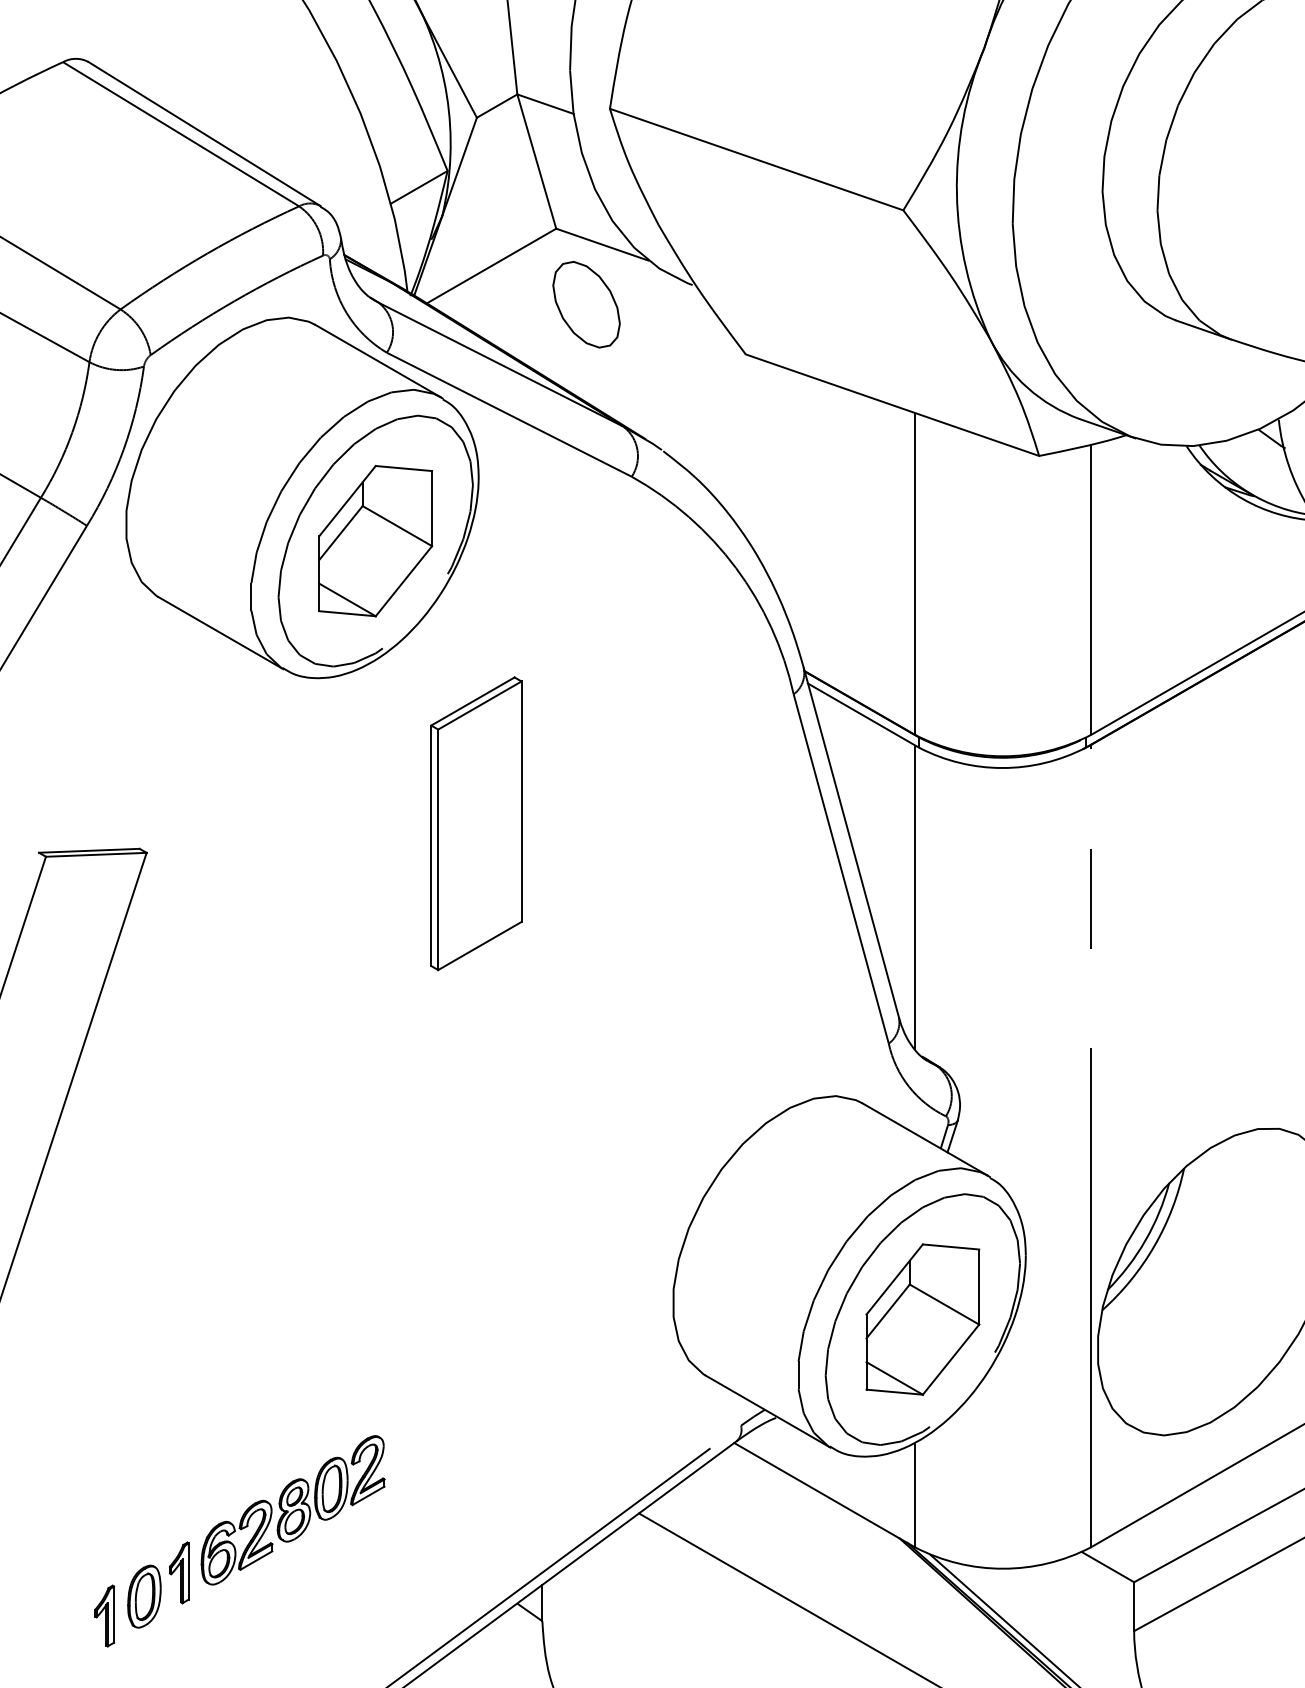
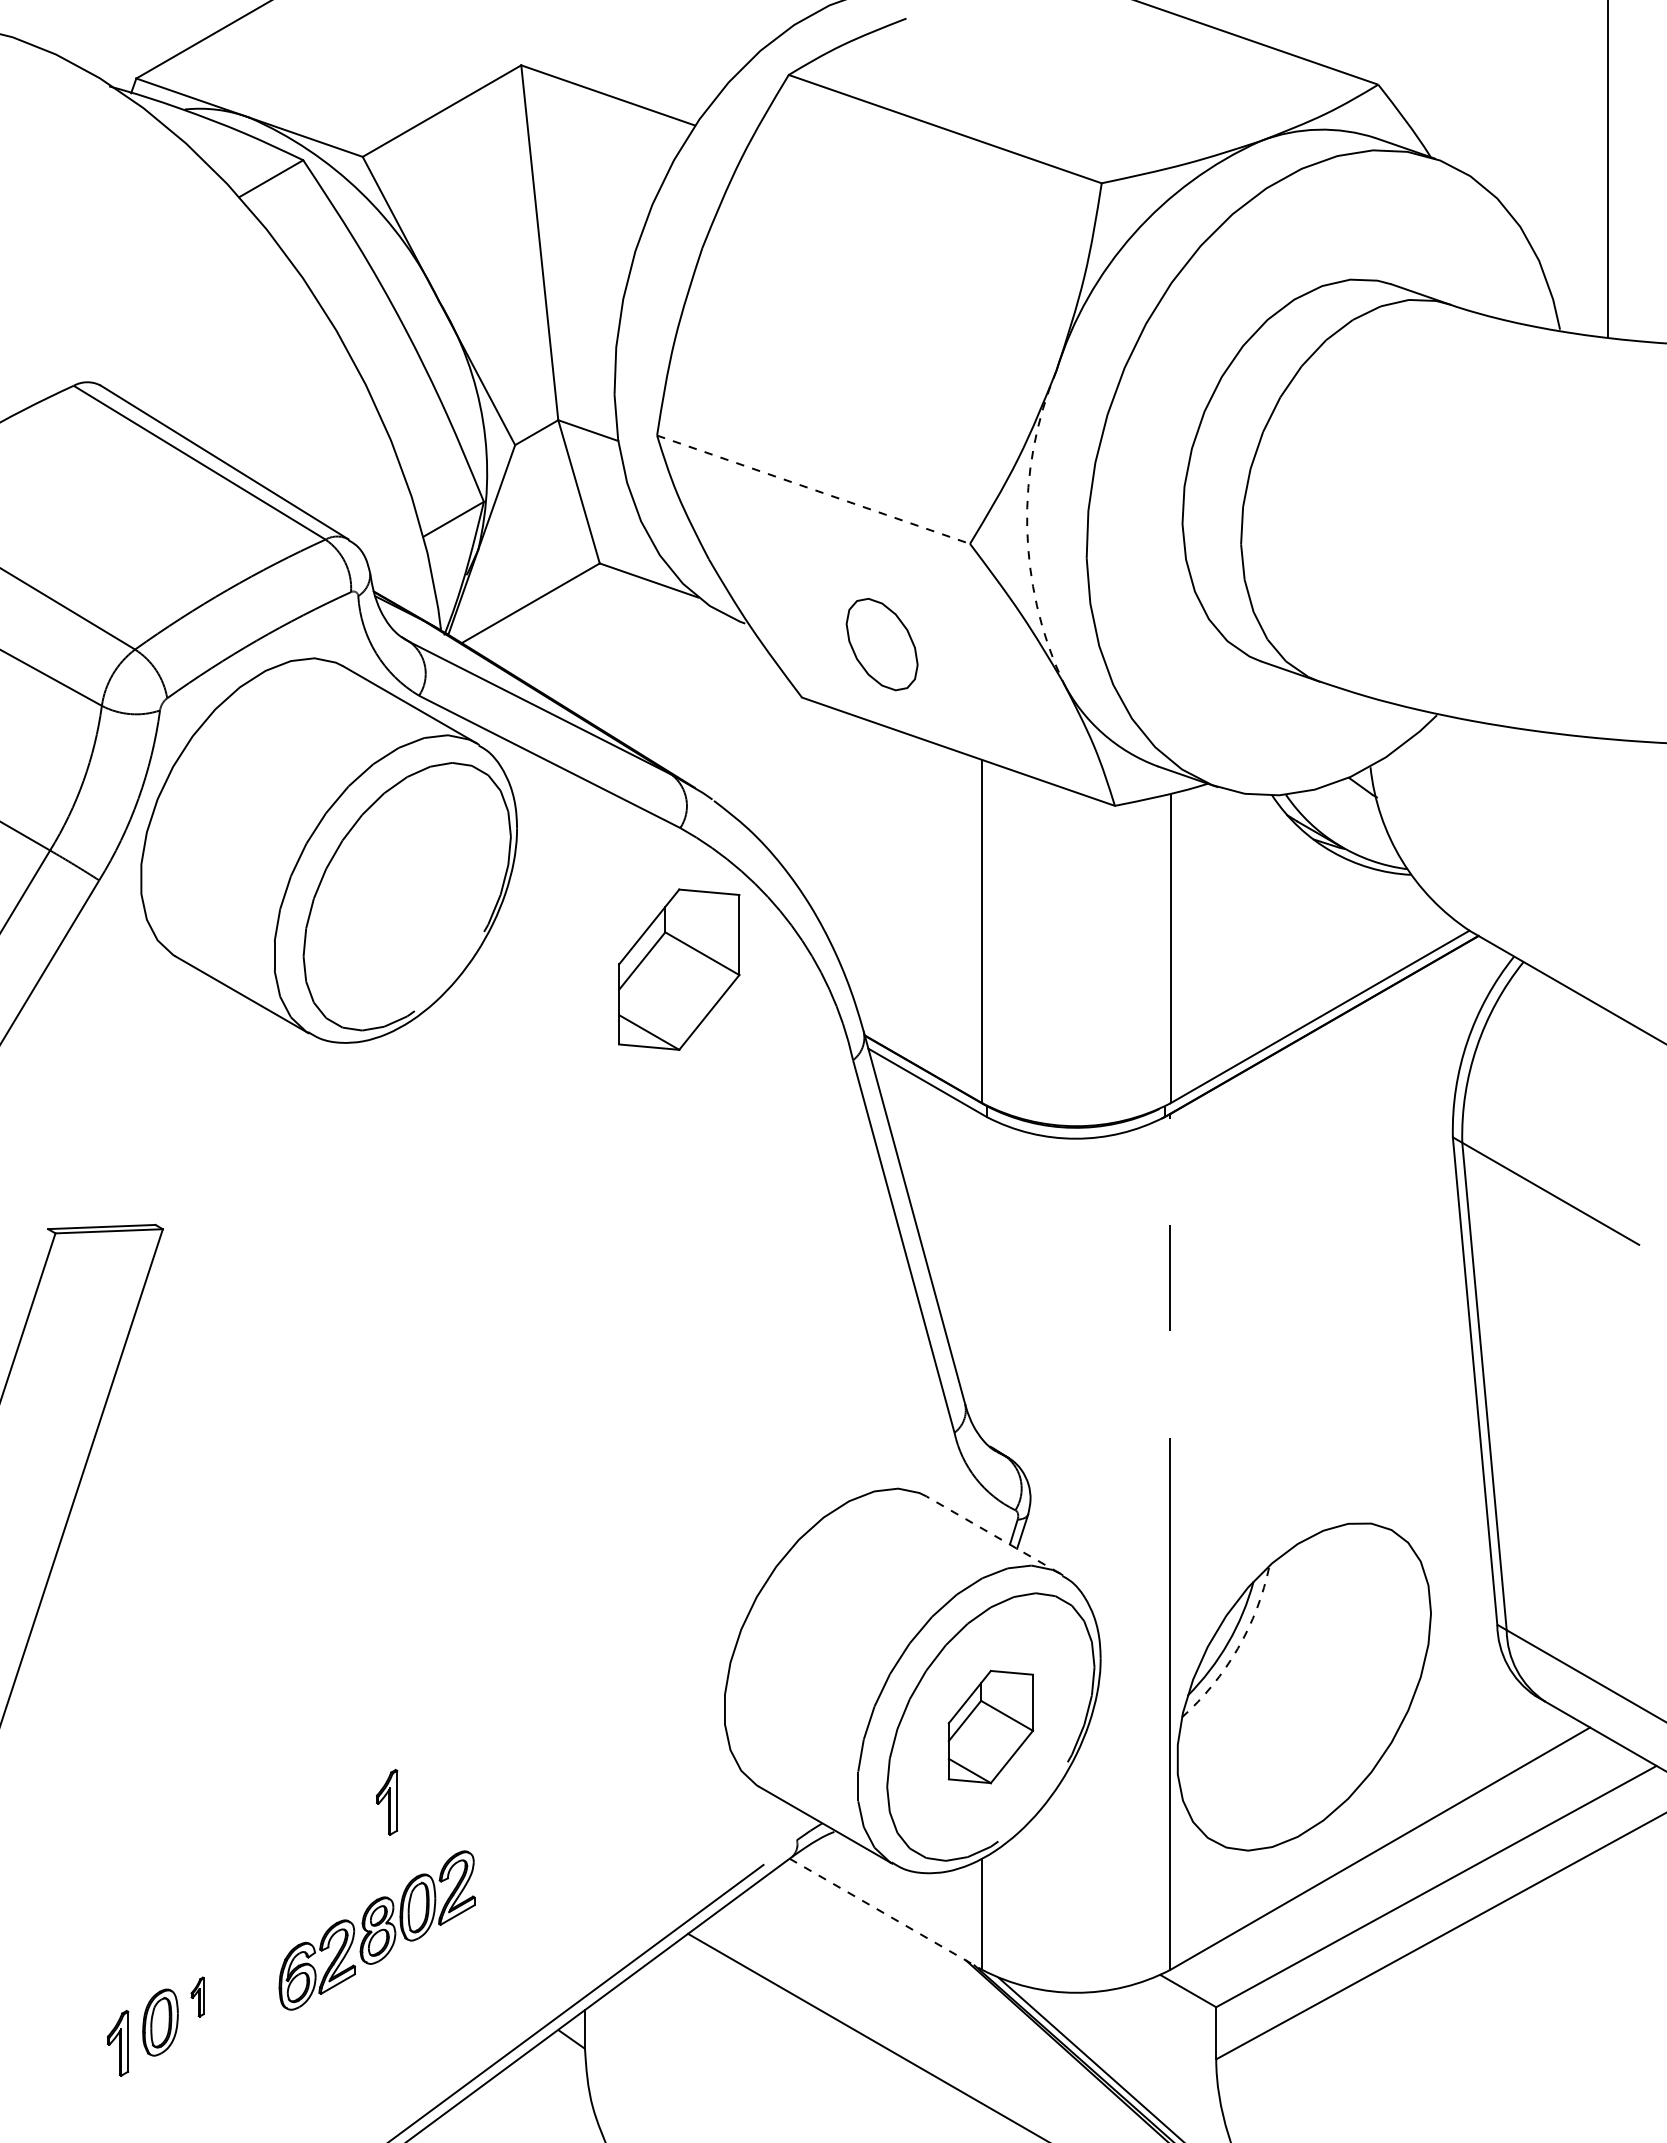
line: (756, 159) -> (813, 489), solid -> dashed
arc: (957, 194) -> (1027, 527), solid -> dashed
part: (585, 304) -> (881, 644), moved
part: (375, 540) -> (679, 969), moved
part: (476, 824) -> (514, 1198), removed
line: (915, 897) -> (982, 1276), removed
line: (925, 1139) -> (993, 1534), solid -> dashed
arc: (1154, 1245) -> (1237, 1648), solid -> dashed
part: (922, 1319) -> (990, 1726), size x0.7
part: (357, 1389) -> (387, 1801), added
line: (825, 1495) -> (886, 1914), solid -> dashed
part: (292, 1510) -> (376, 1930), moved
part: (179, 1572) -> (197, 1996), size x0.6

